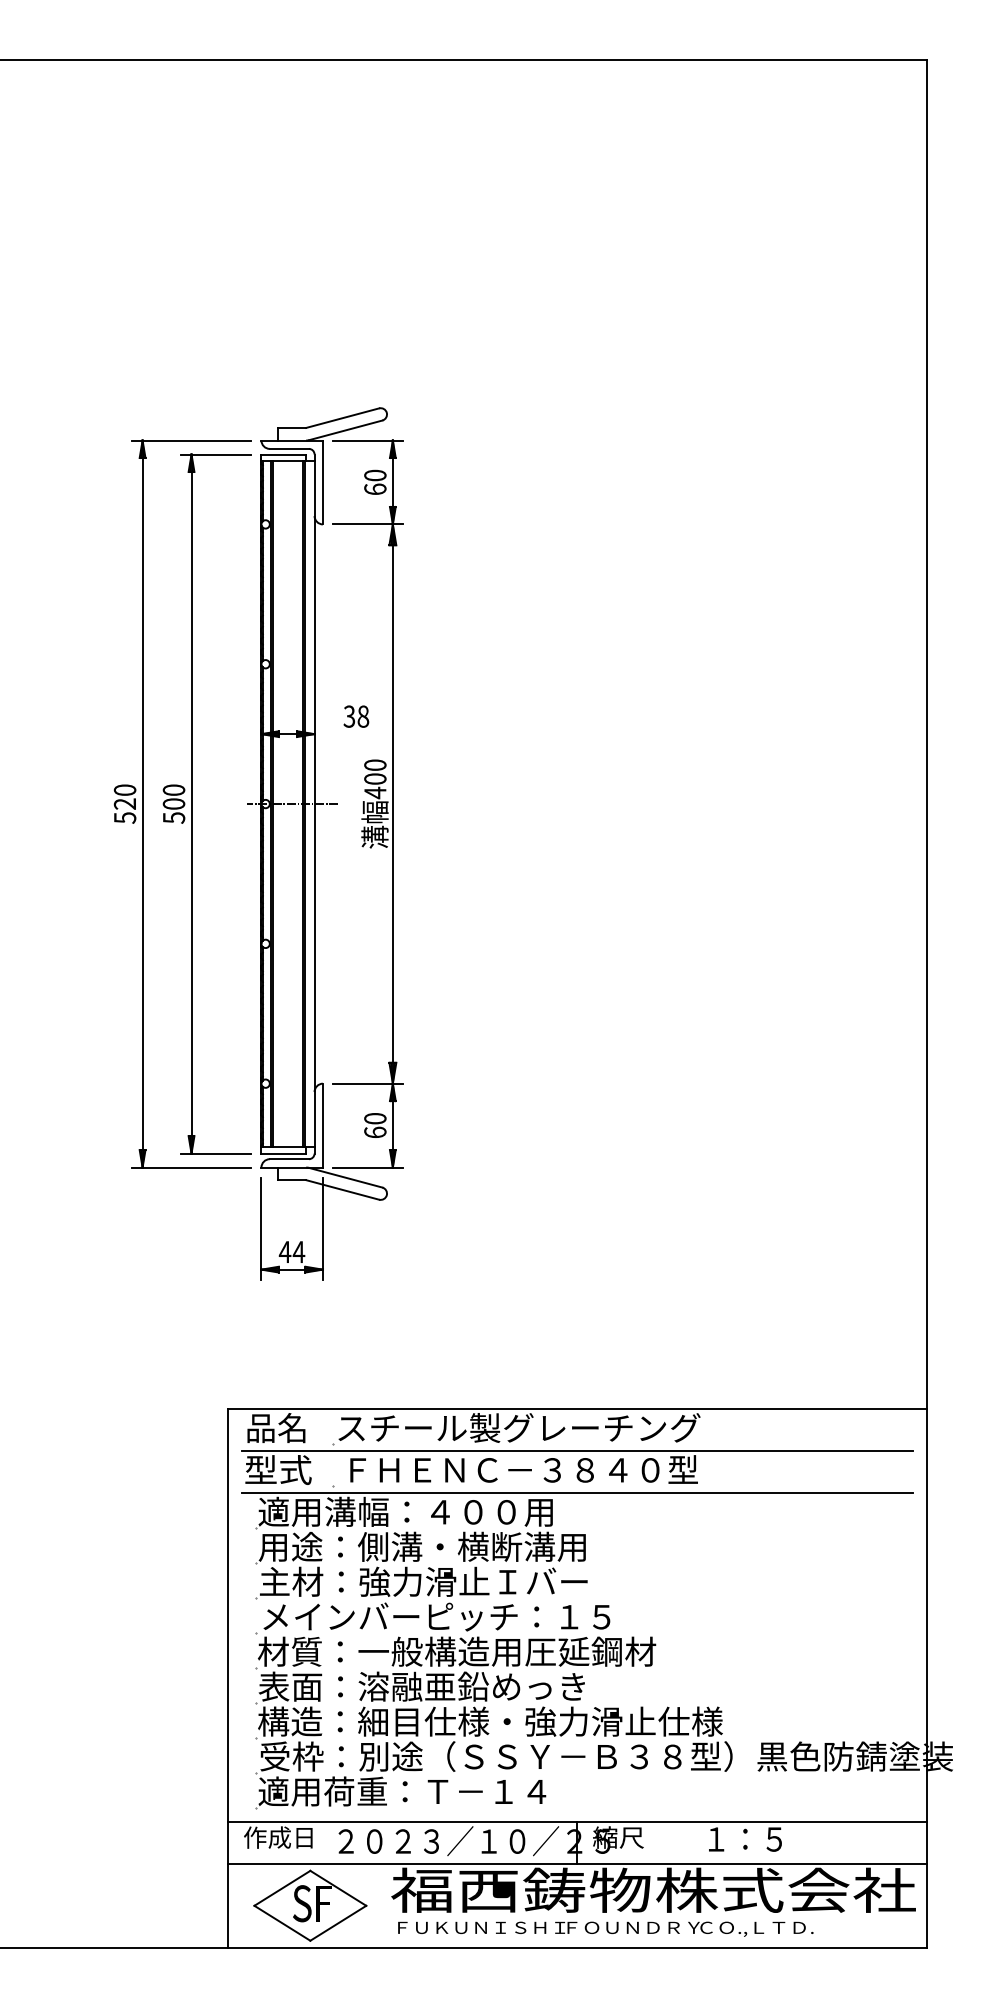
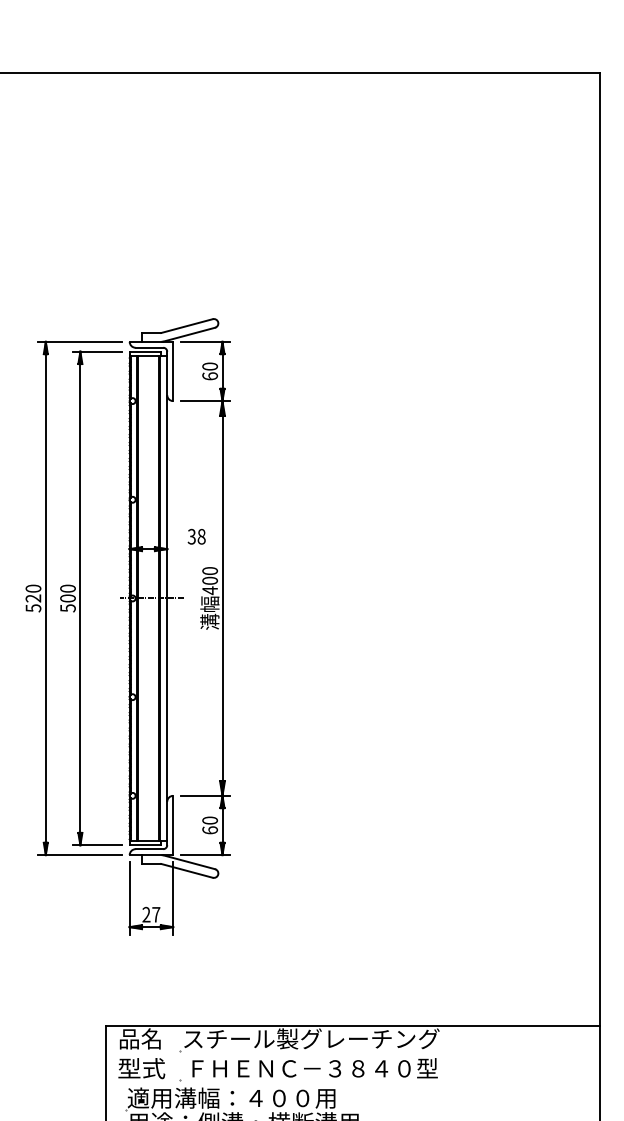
text: (291, 1251) -> (150, 914), 44 -> 27
line: (576, 1451) -> (352, 1055), removed
line: (576, 1493) -> (352, 1085), removed

